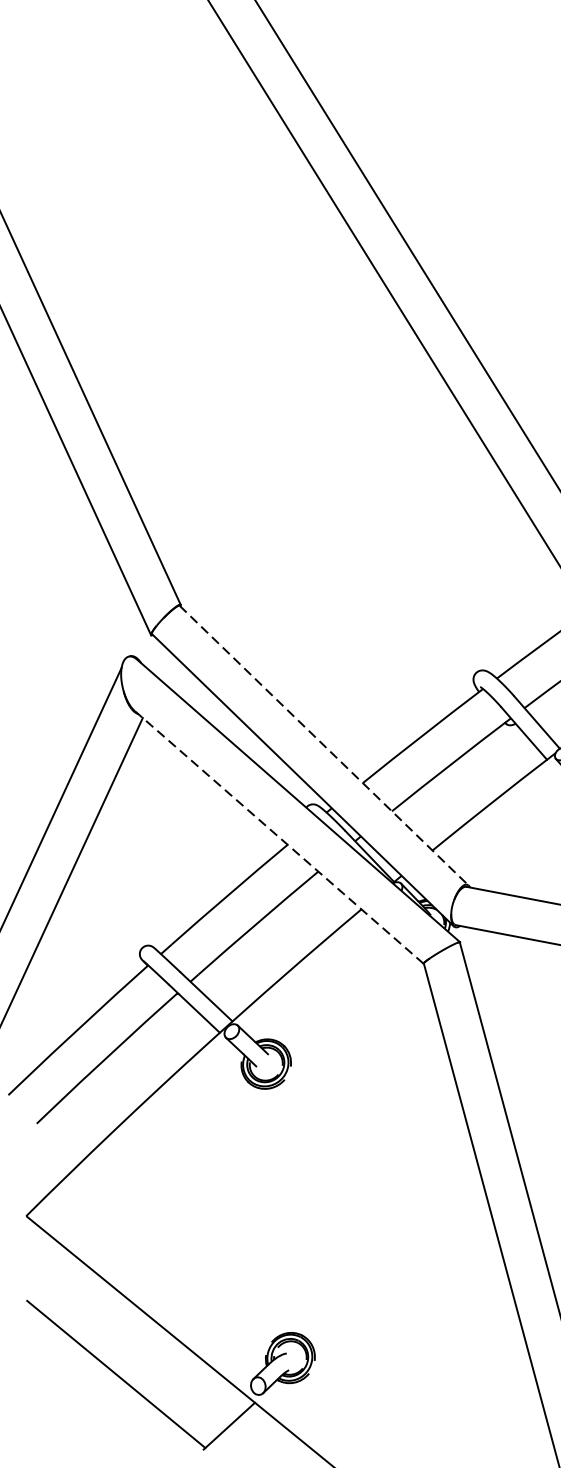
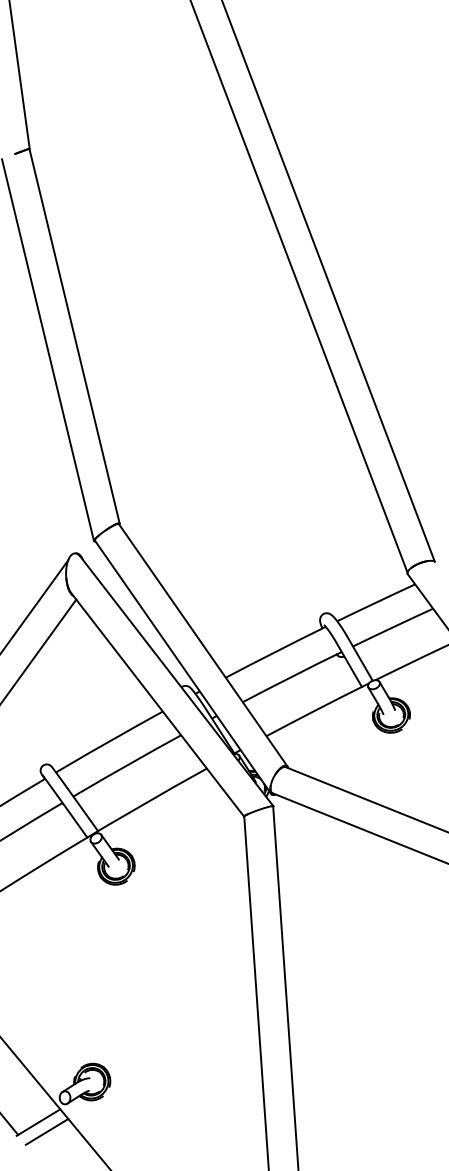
line: (324, 745) -> (203, 645), dashed -> solid
line: (278, 836) -> (157, 704), dashed -> solid
line: (242, 1435) -> (46, 1131), added

